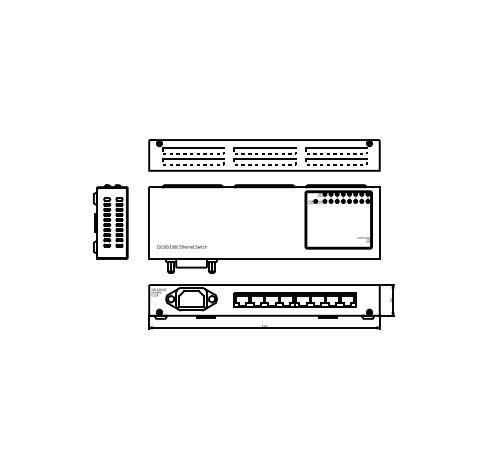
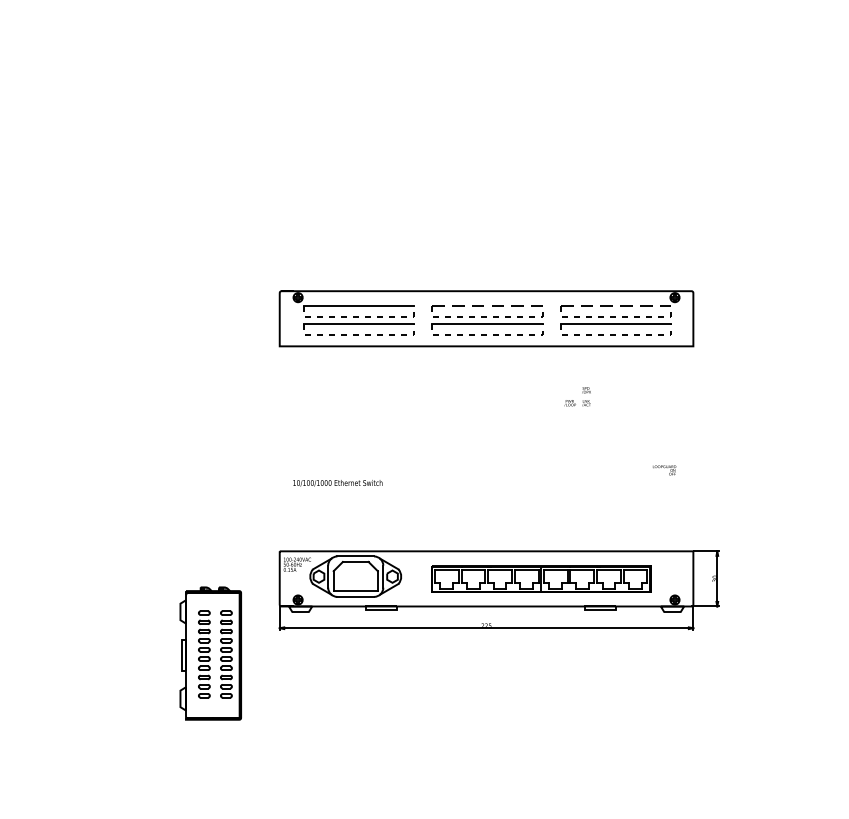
line: (264, 148) -> (486, 306), solid -> dashed
line: (336, 148) -> (615, 306), solid -> dashed
part: (110, 221) -> (210, 652), moved
part: (264, 228) -> (486, 449), removed

